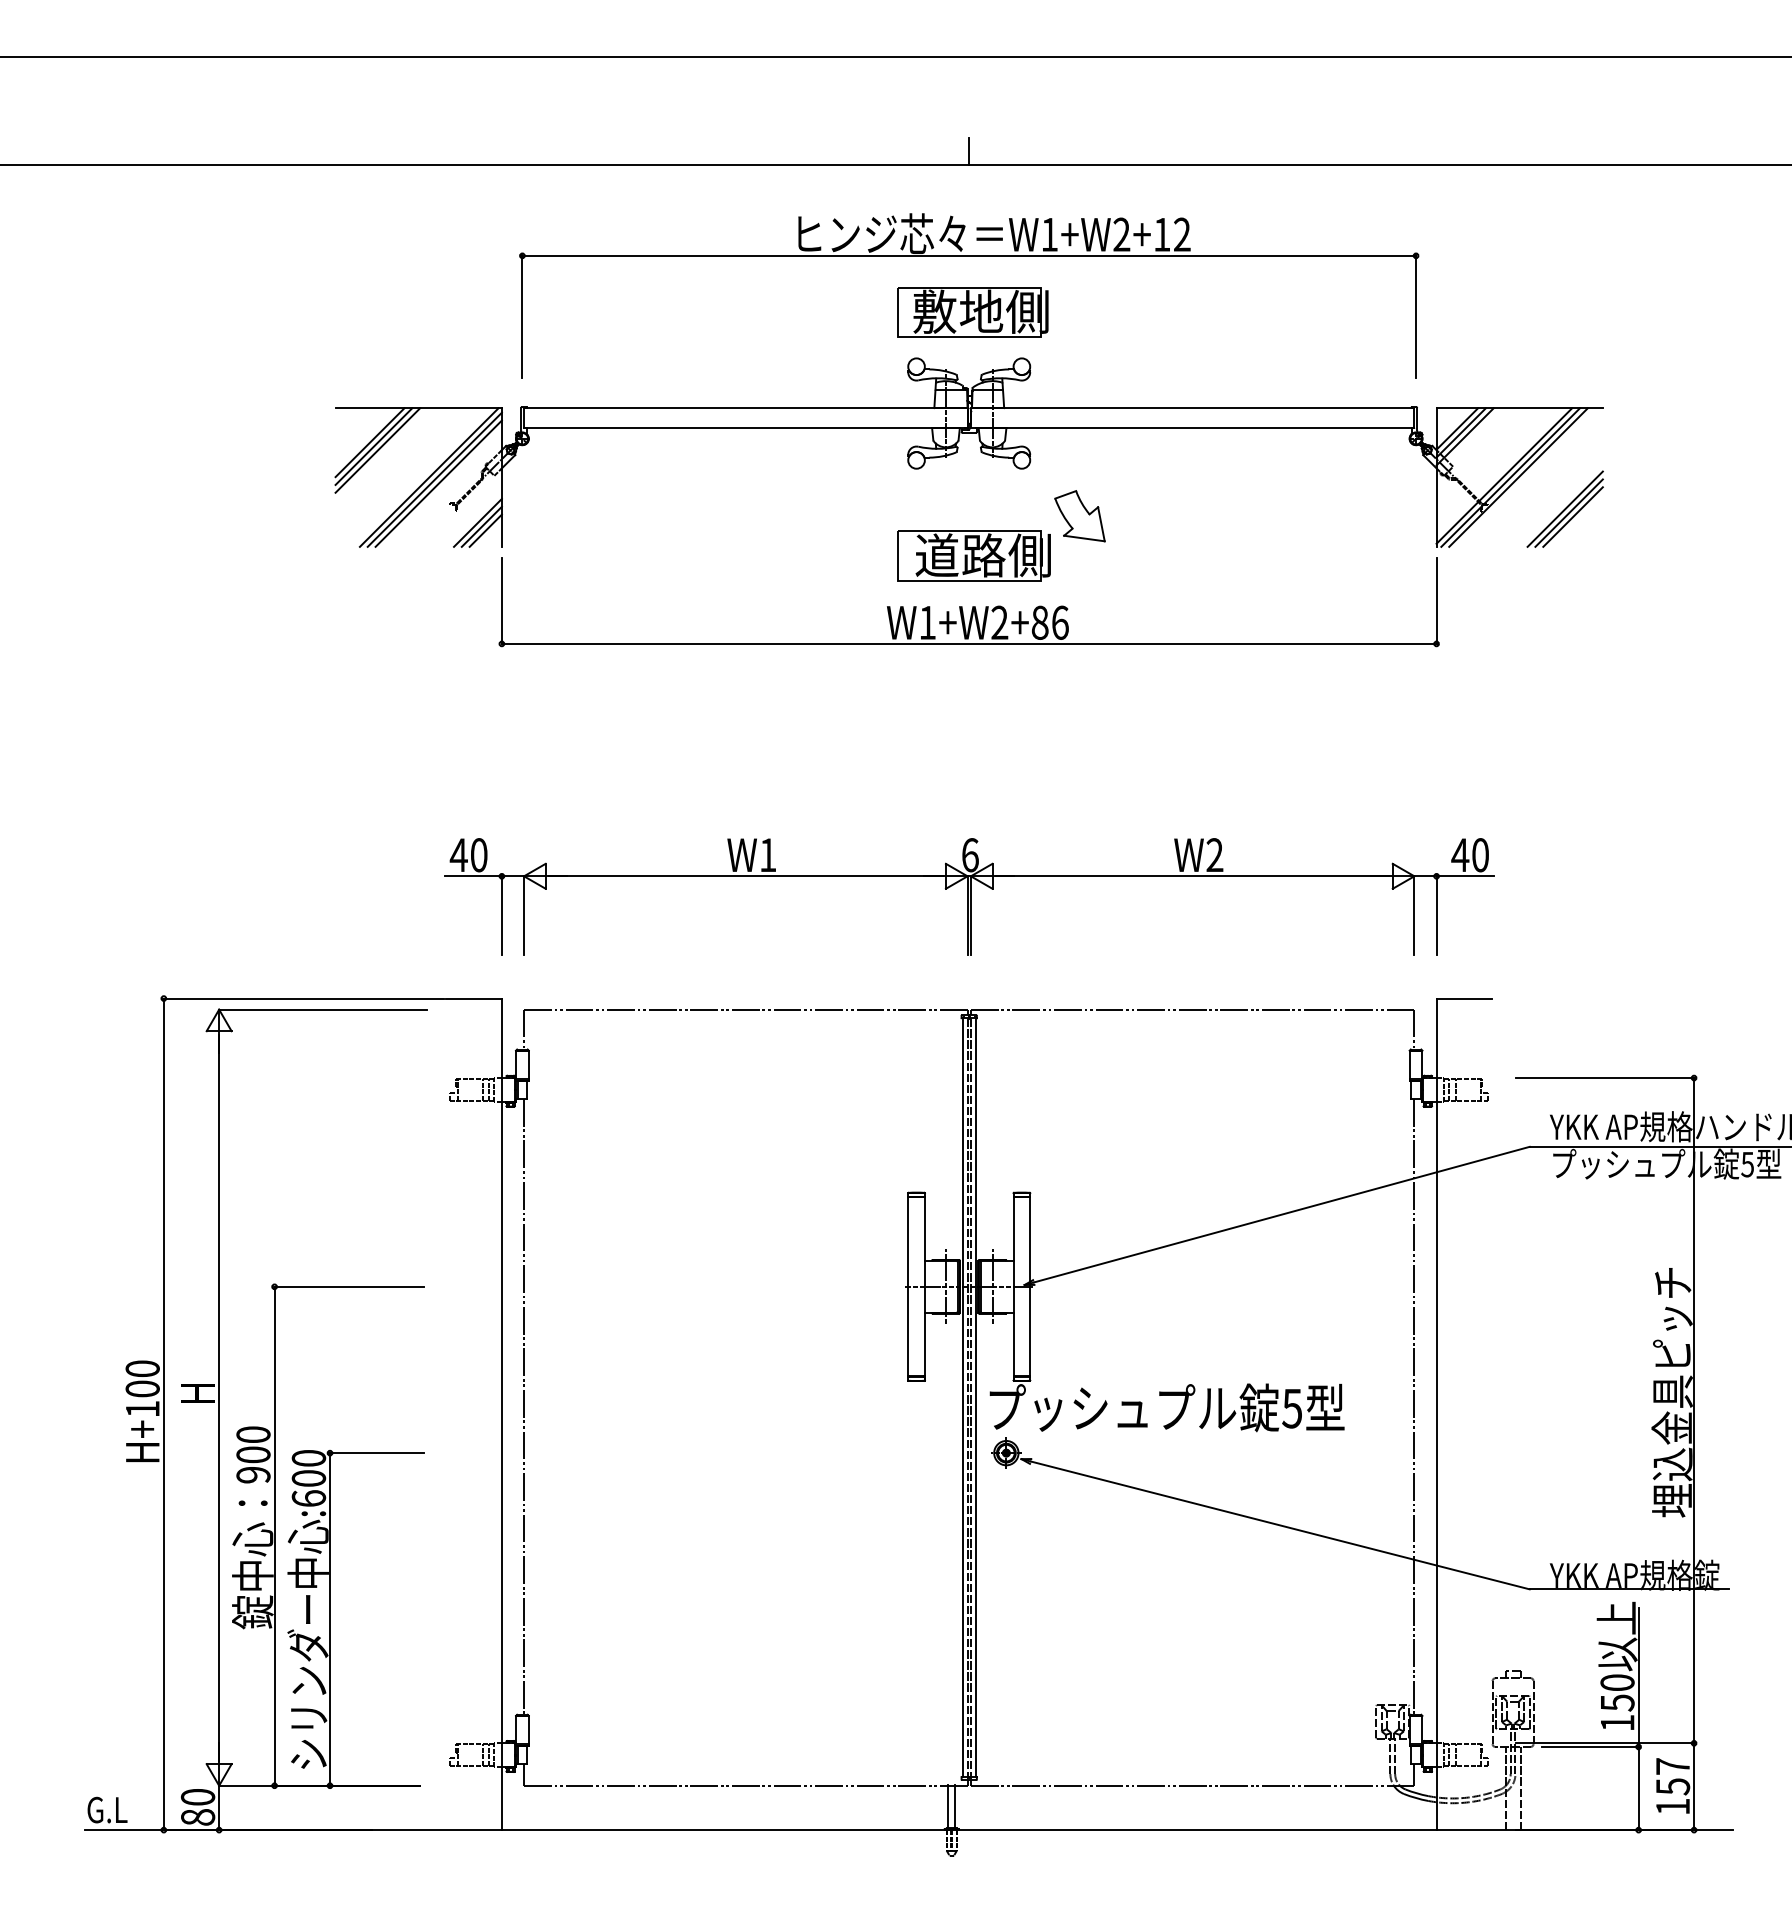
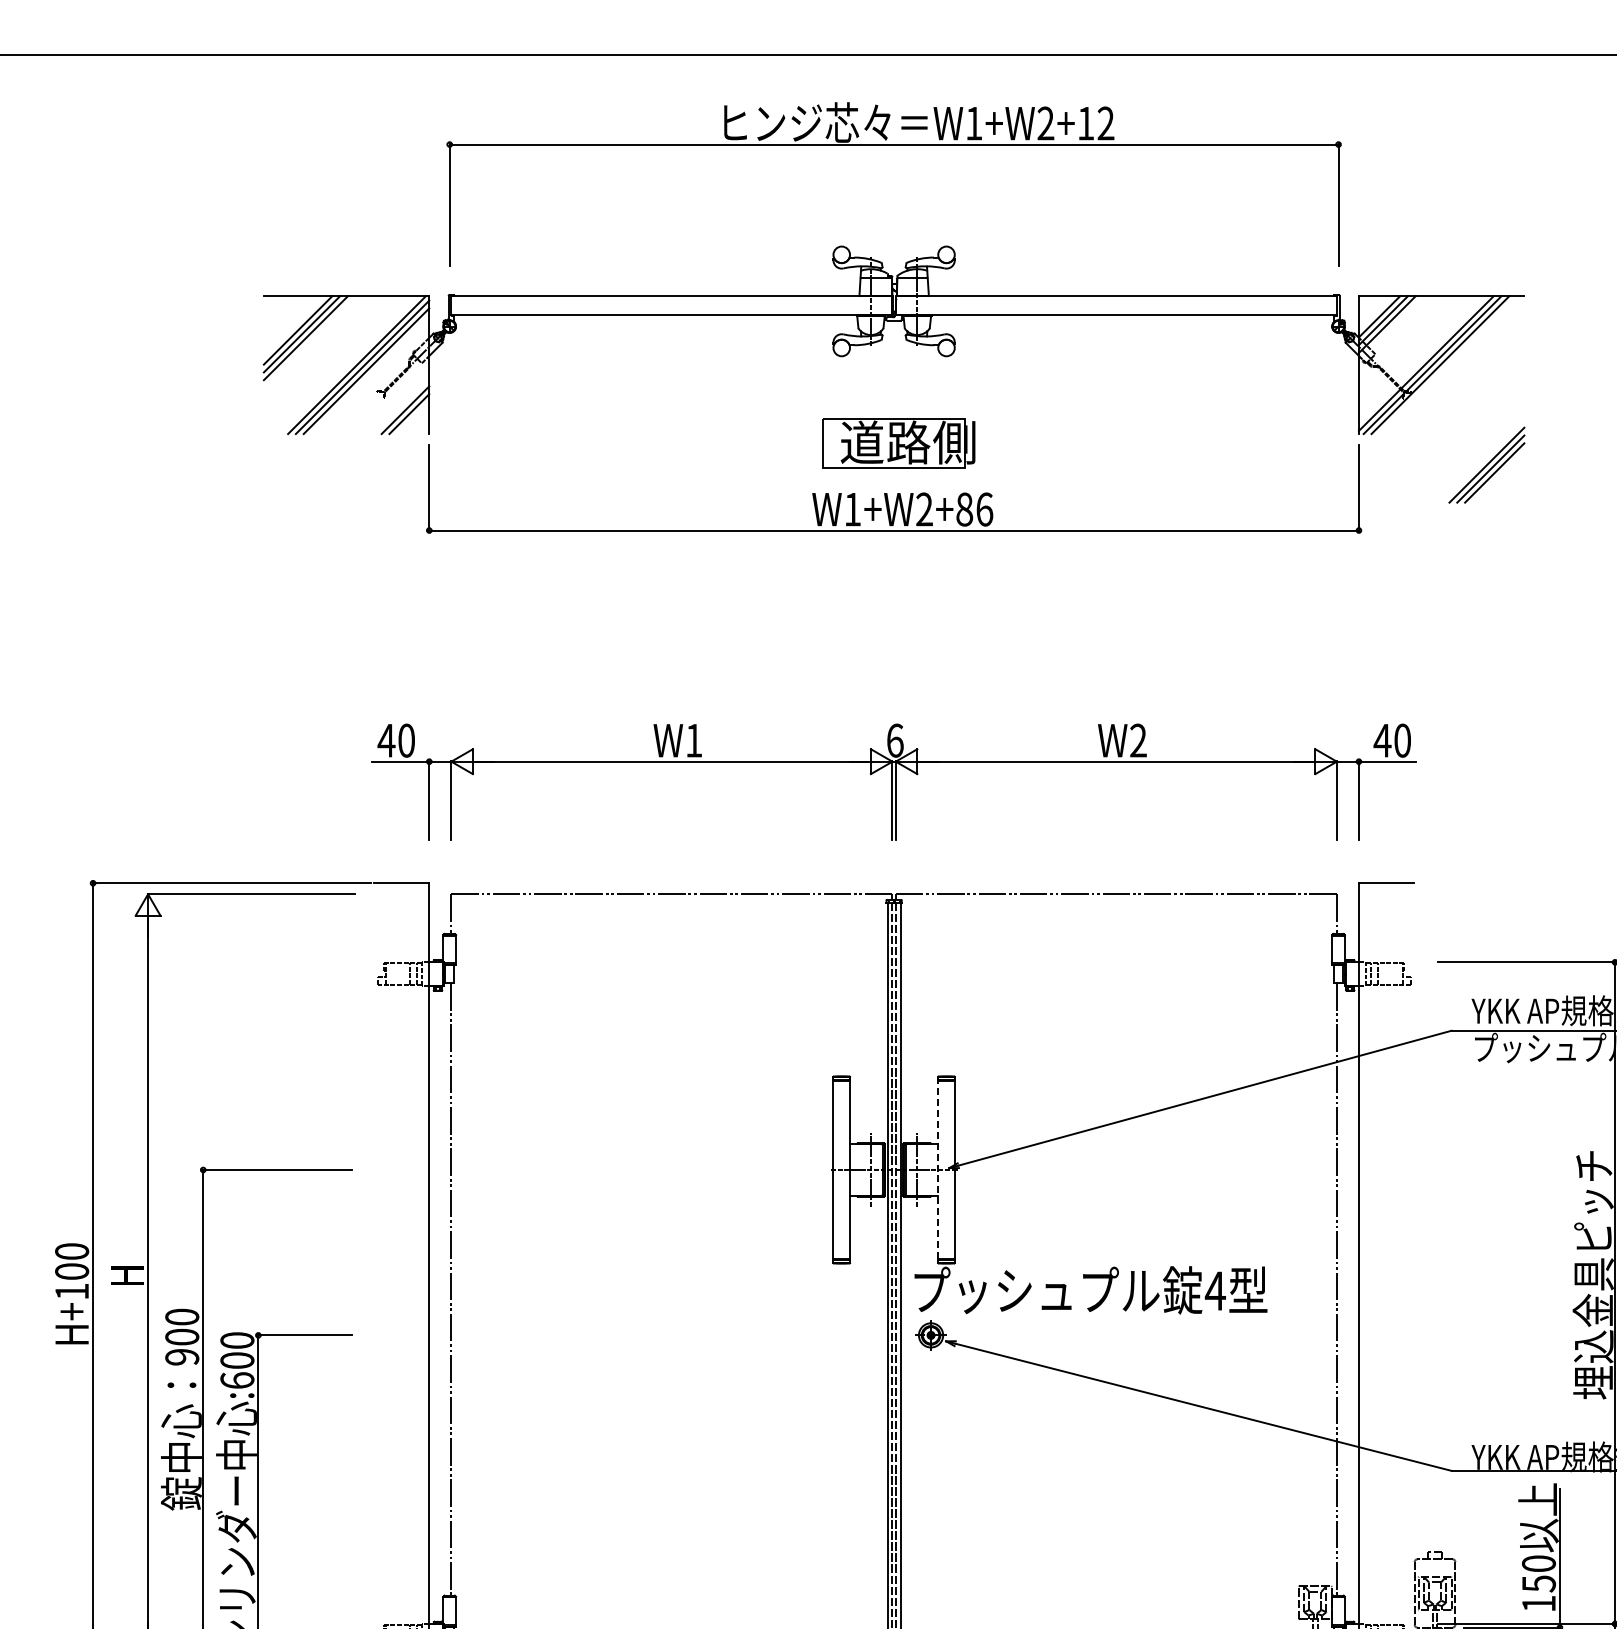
line: (969, 151) -> (894, 40), removed
part: (972, 312) -> (897, 200), removed
part: (1564, 508) -> (1486, 464), moved
part: (1079, 516) -> (1003, 403), removed
line: (485, 530) -> (413, 417), removed
line: (1013, 1286) -> (938, 1169), solid -> dashed
text: (1291, 1408) -> (1214, 1290), 5 -> 4

